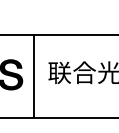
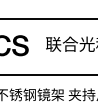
line: (34, 75) -> (36, 46), removed

